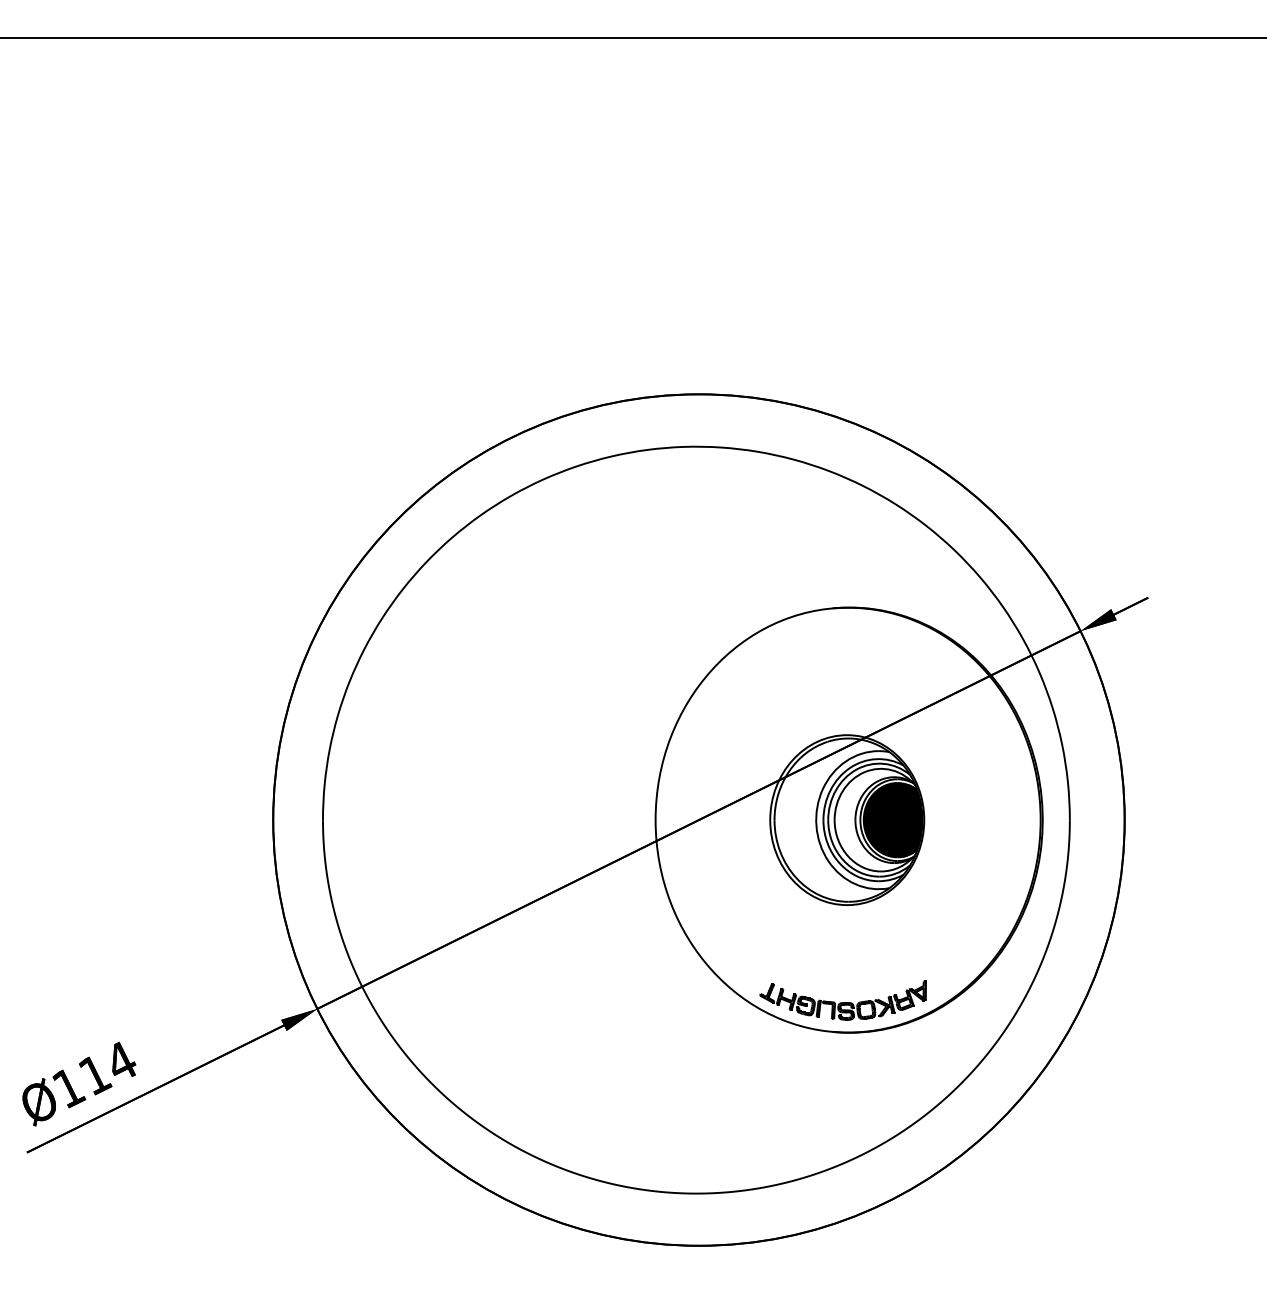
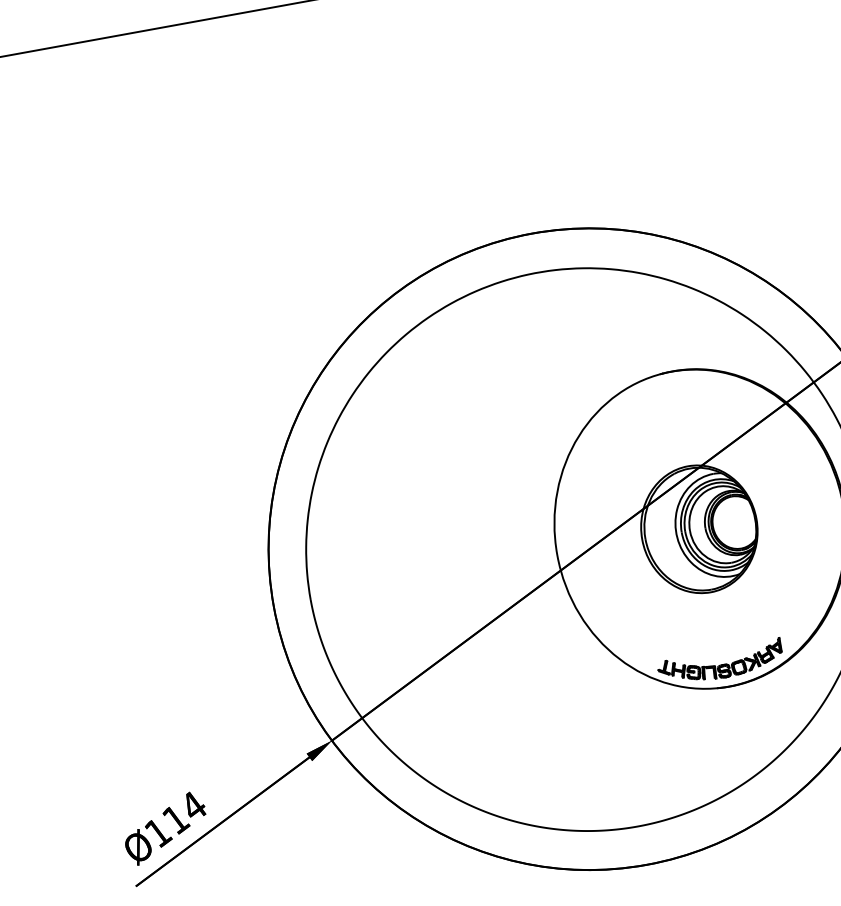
fill: (892, 820) -> (732, 523), removed

